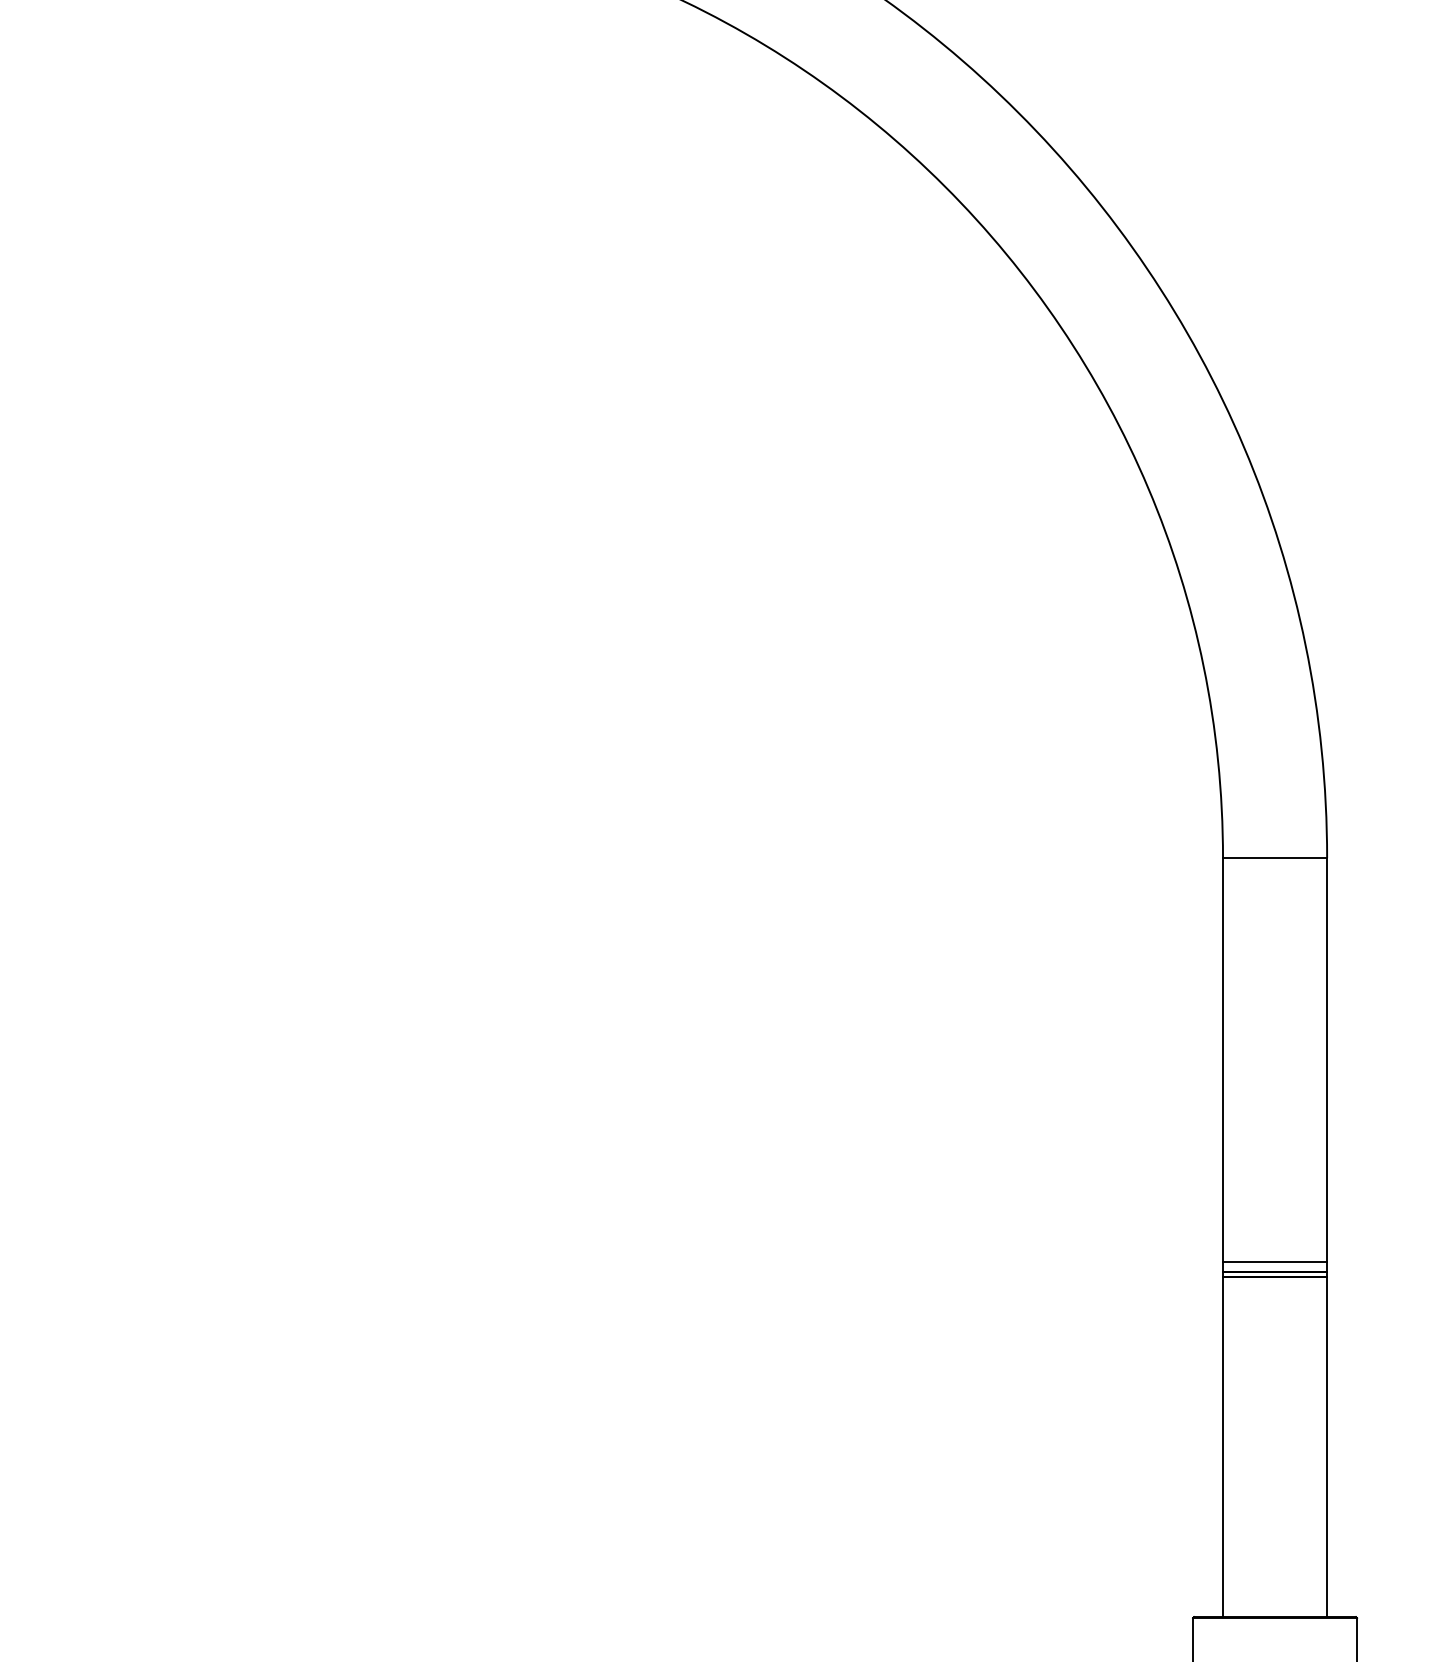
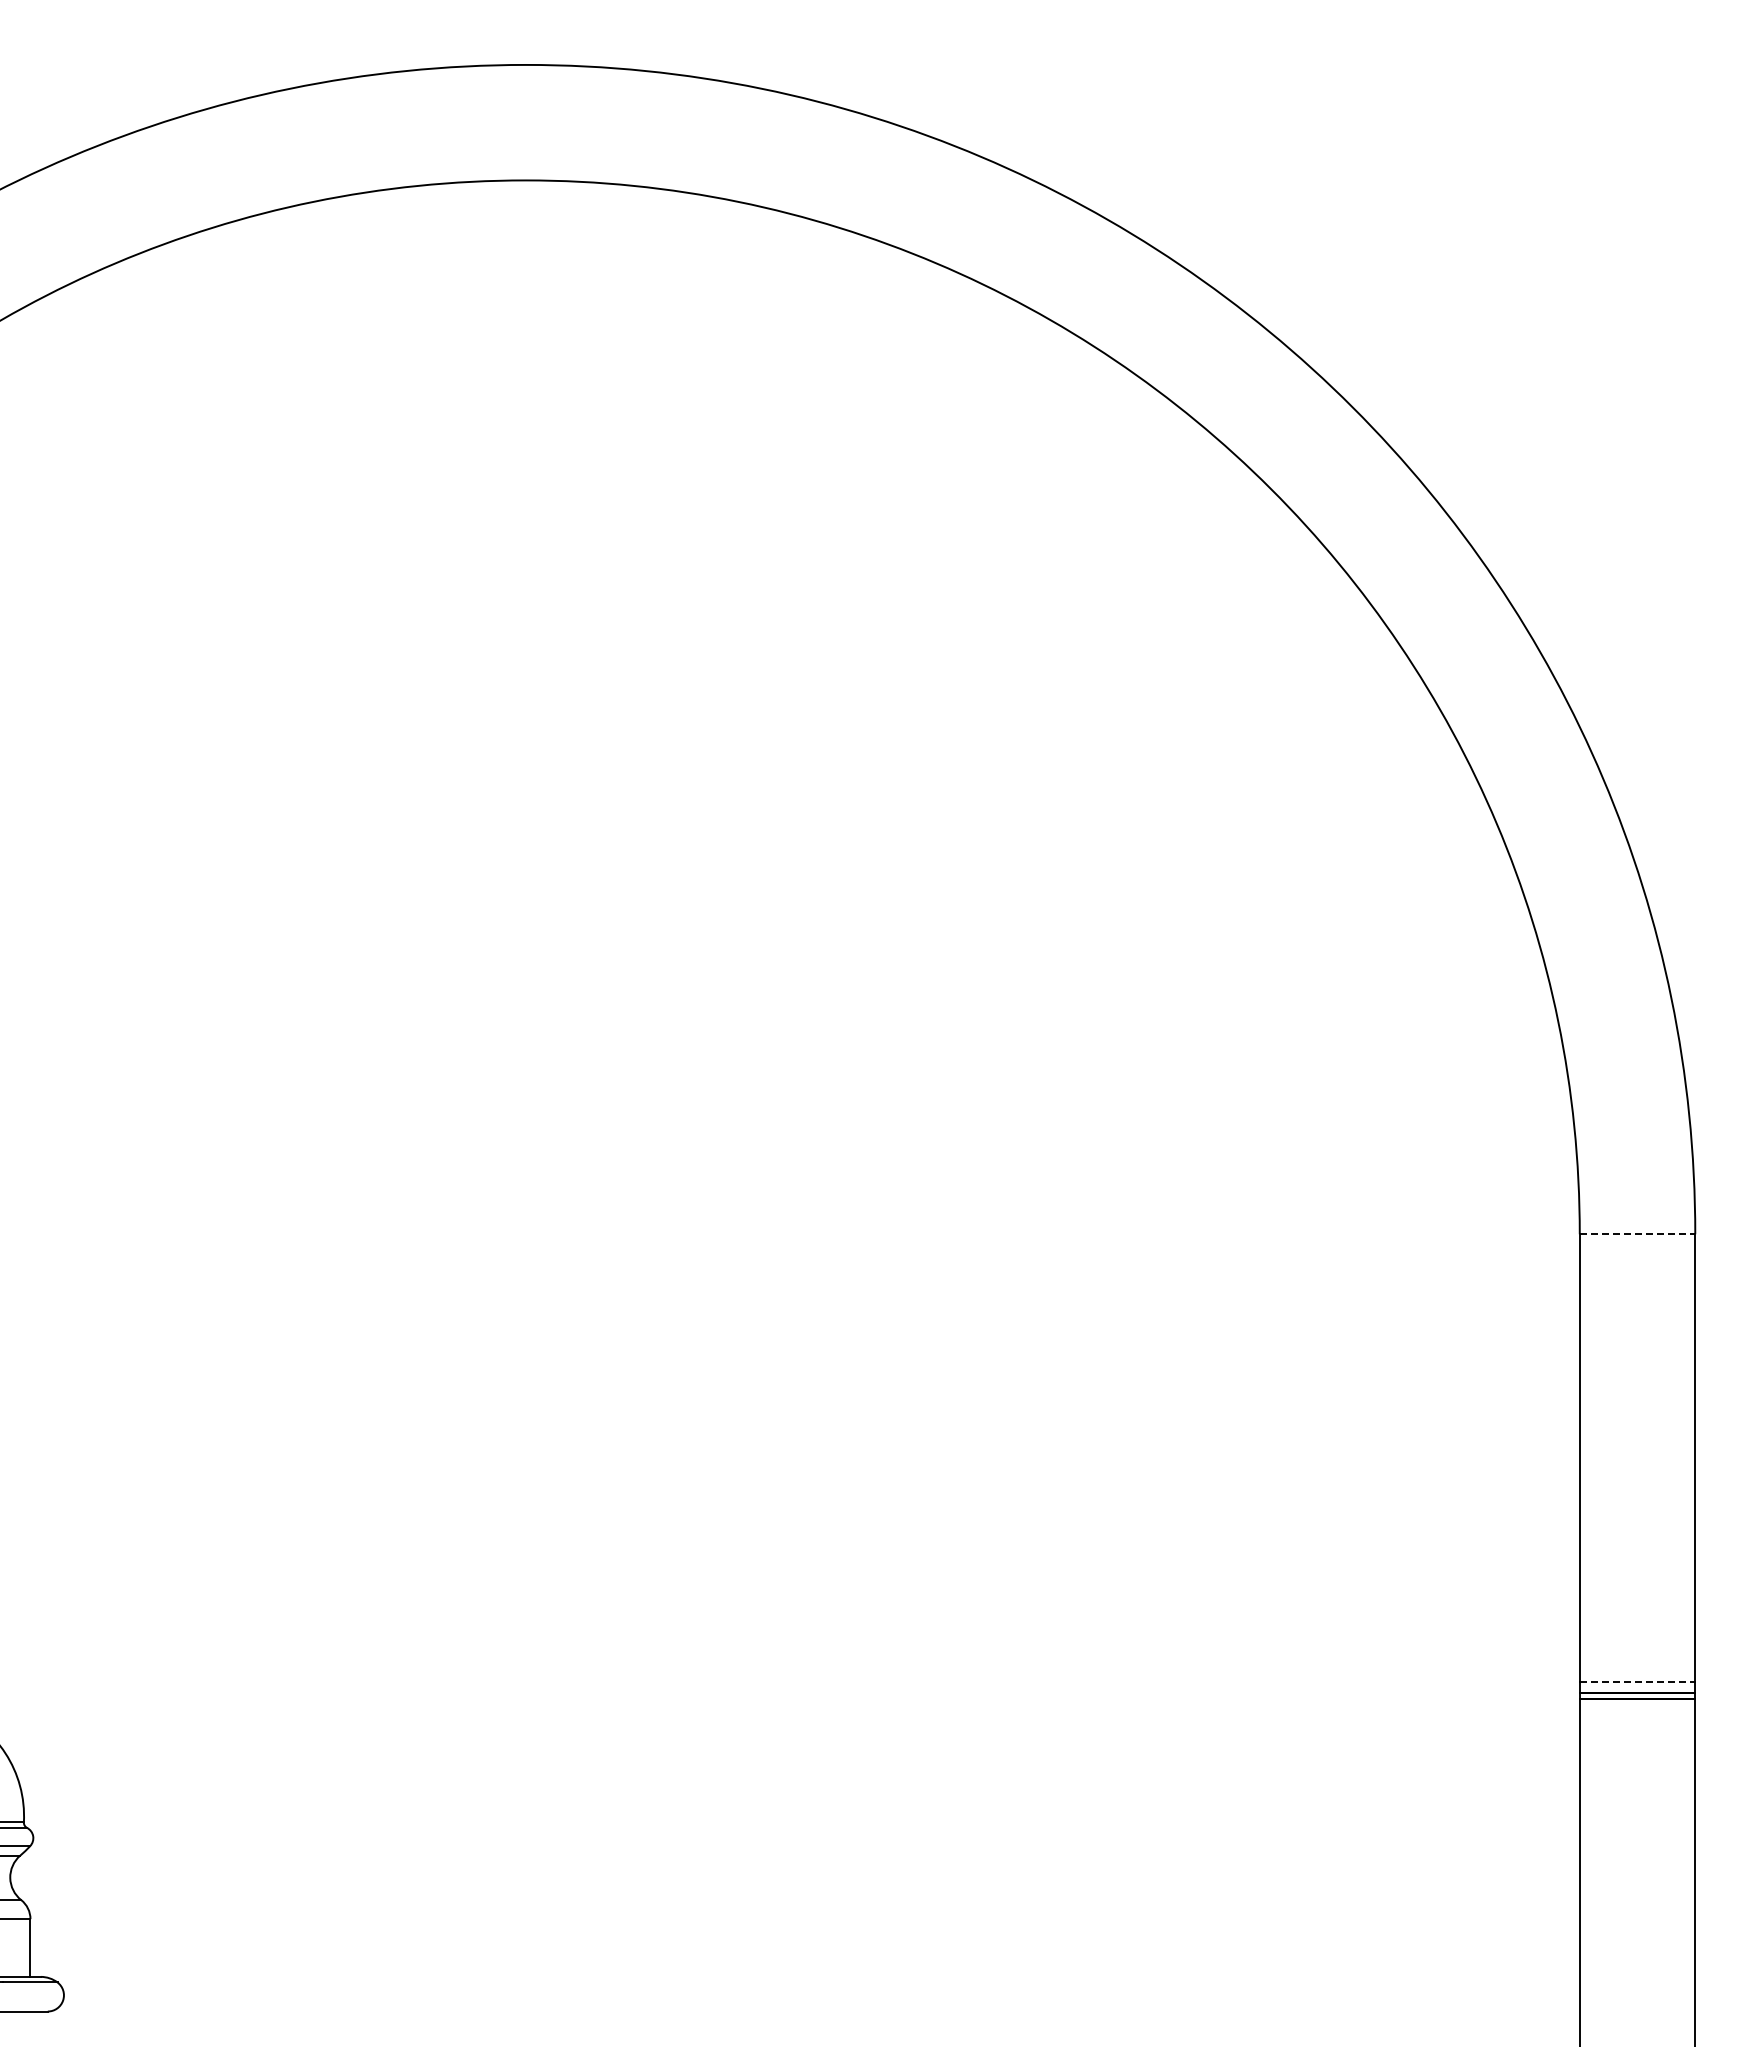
line: (1275, 858) -> (1637, 1234), solid -> dashed
line: (1275, 1261) -> (1637, 1681), solid -> dashed

